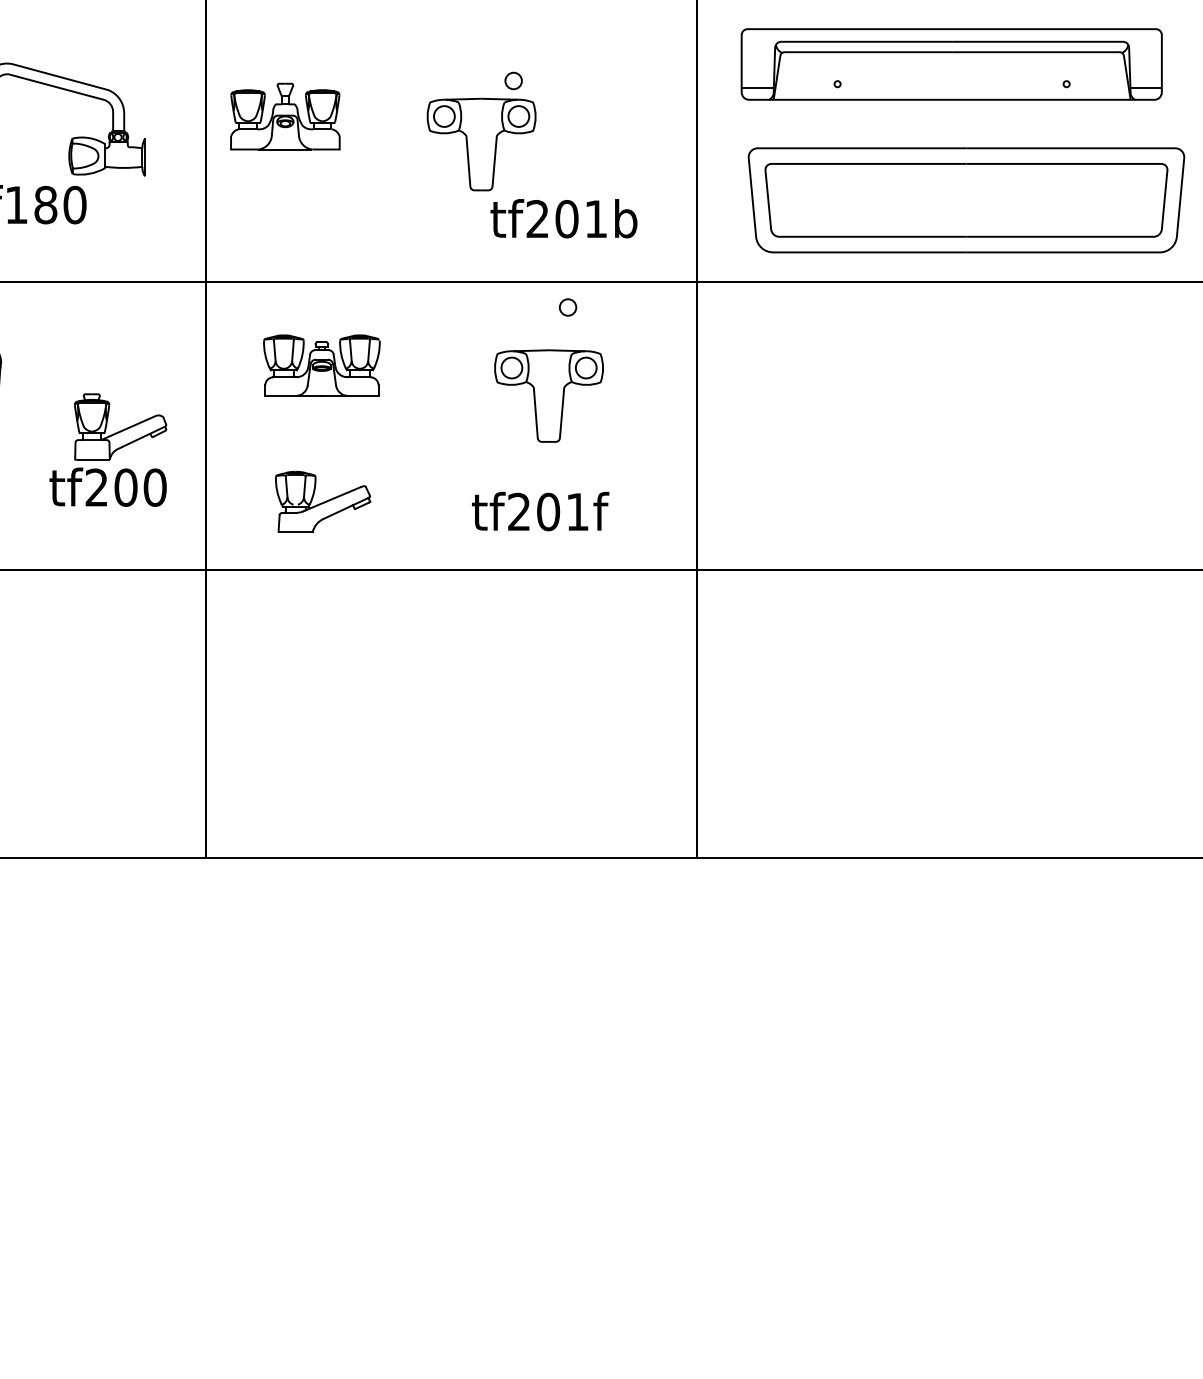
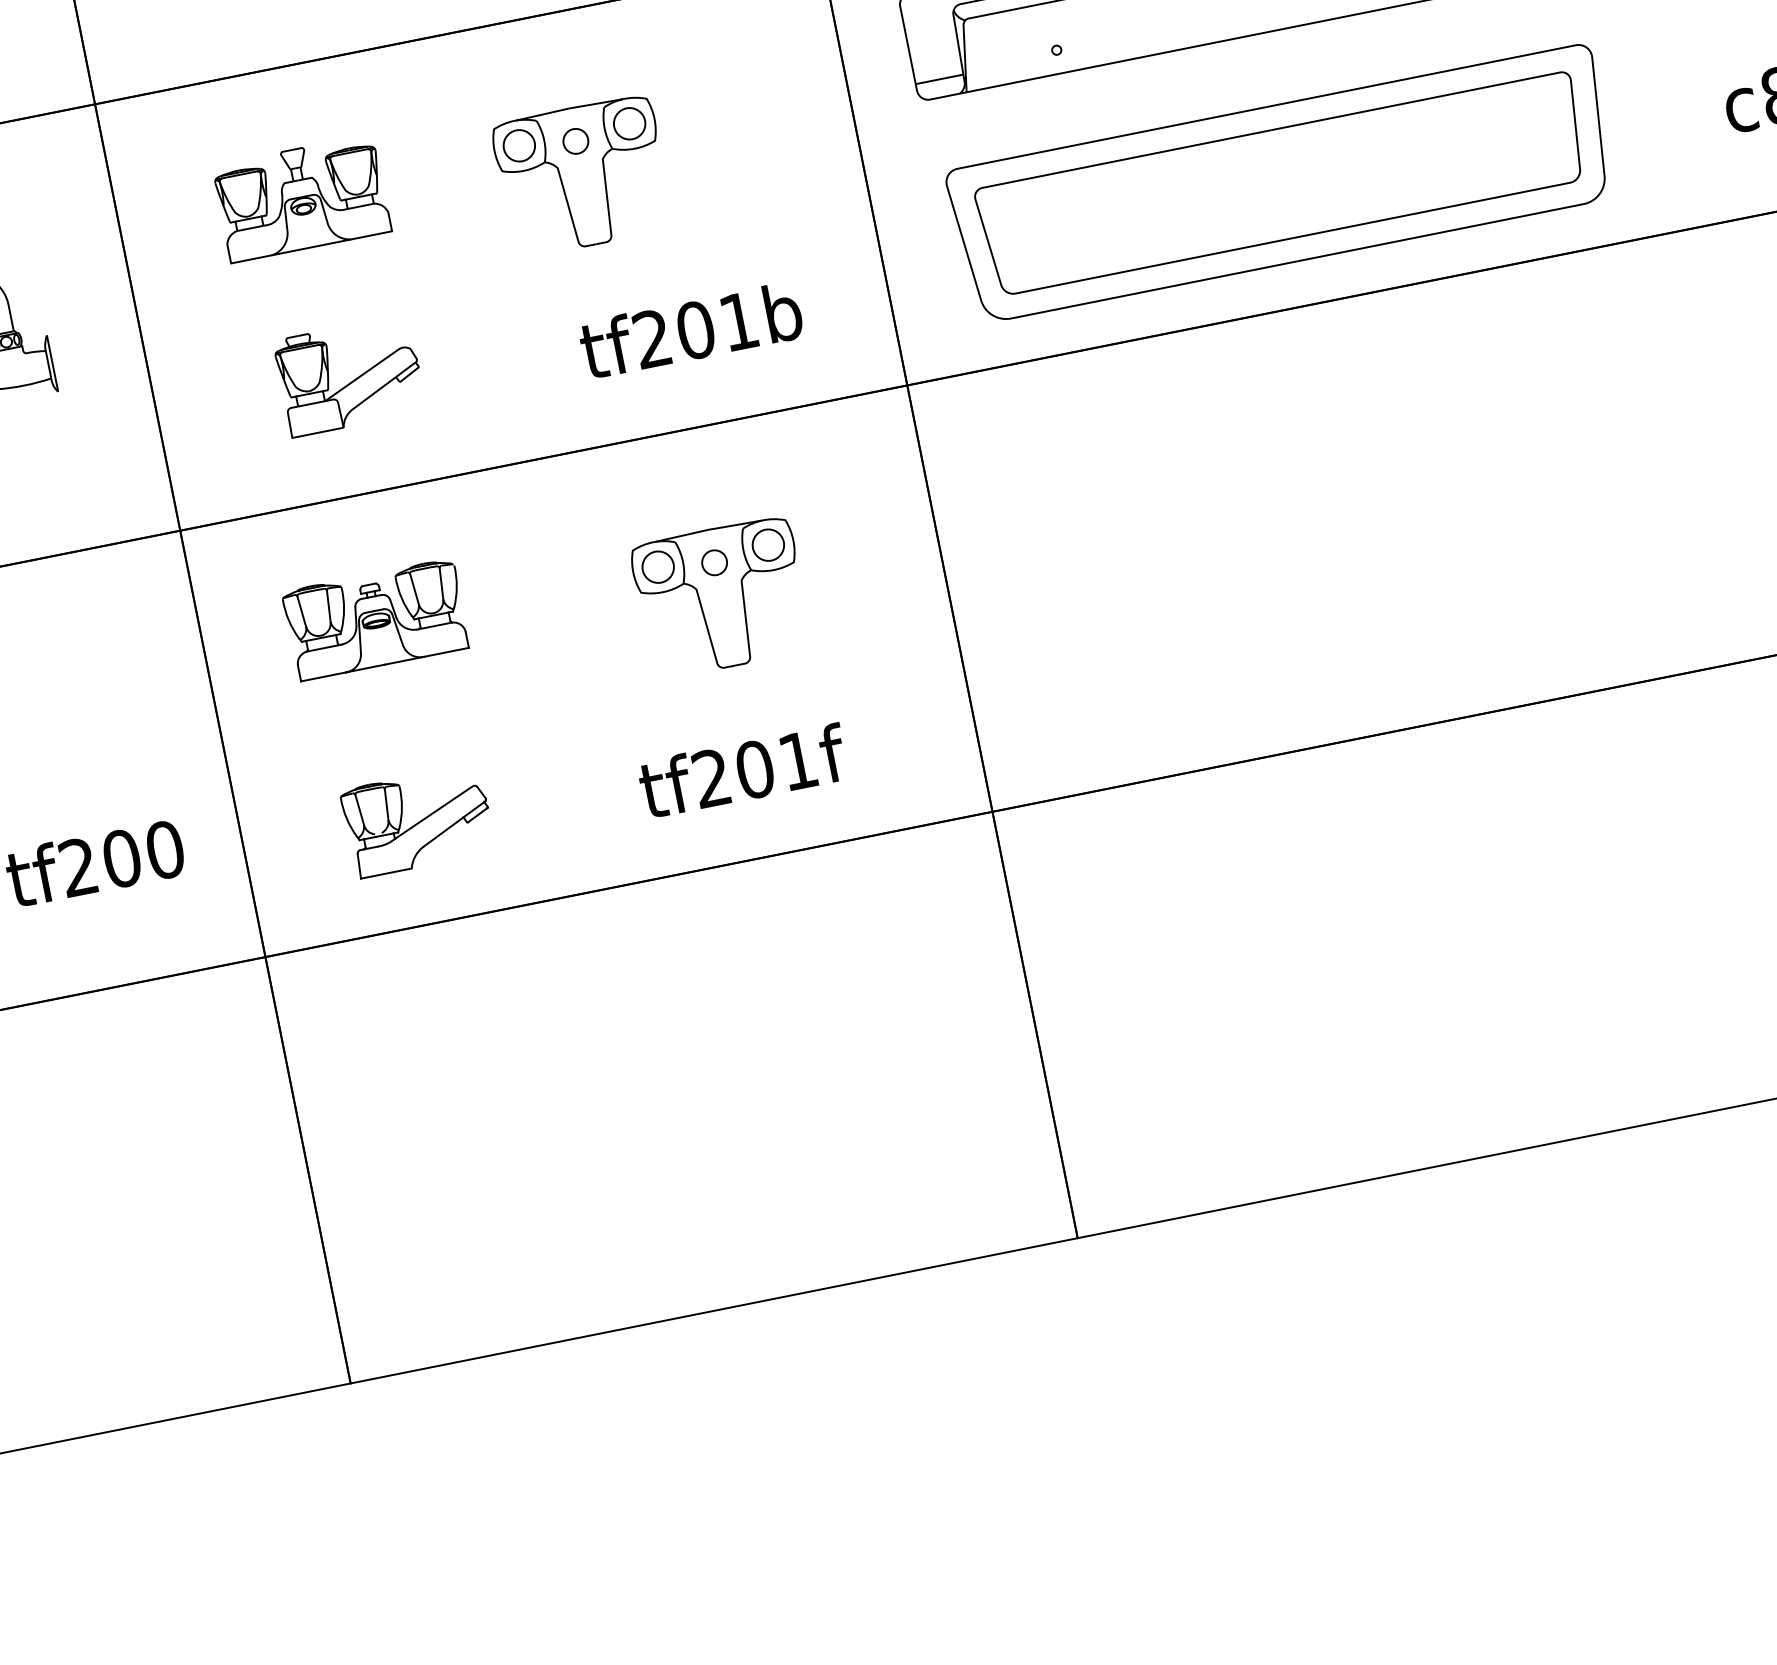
part: (285, 116) -> (301, 198), moved
part: (481, 144) -> (582, 176), moved
circle: (568, 307) -> (715, 562), moved
part: (120, 426) -> (349, 375), moved

